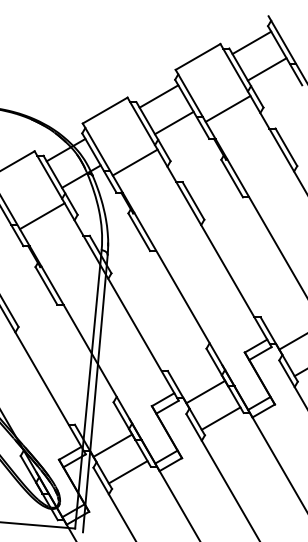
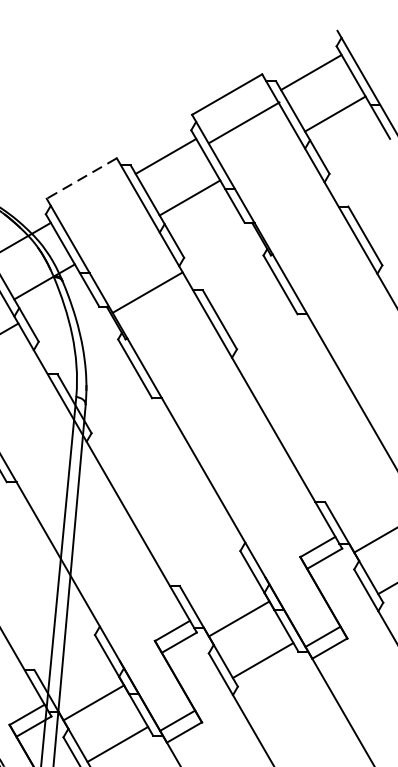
line: (227, 108) -> (243, 122), moved
line: (105, 110) -> (82, 178), solid -> dashed
line: (134, 162) -> (146, 292), moved

